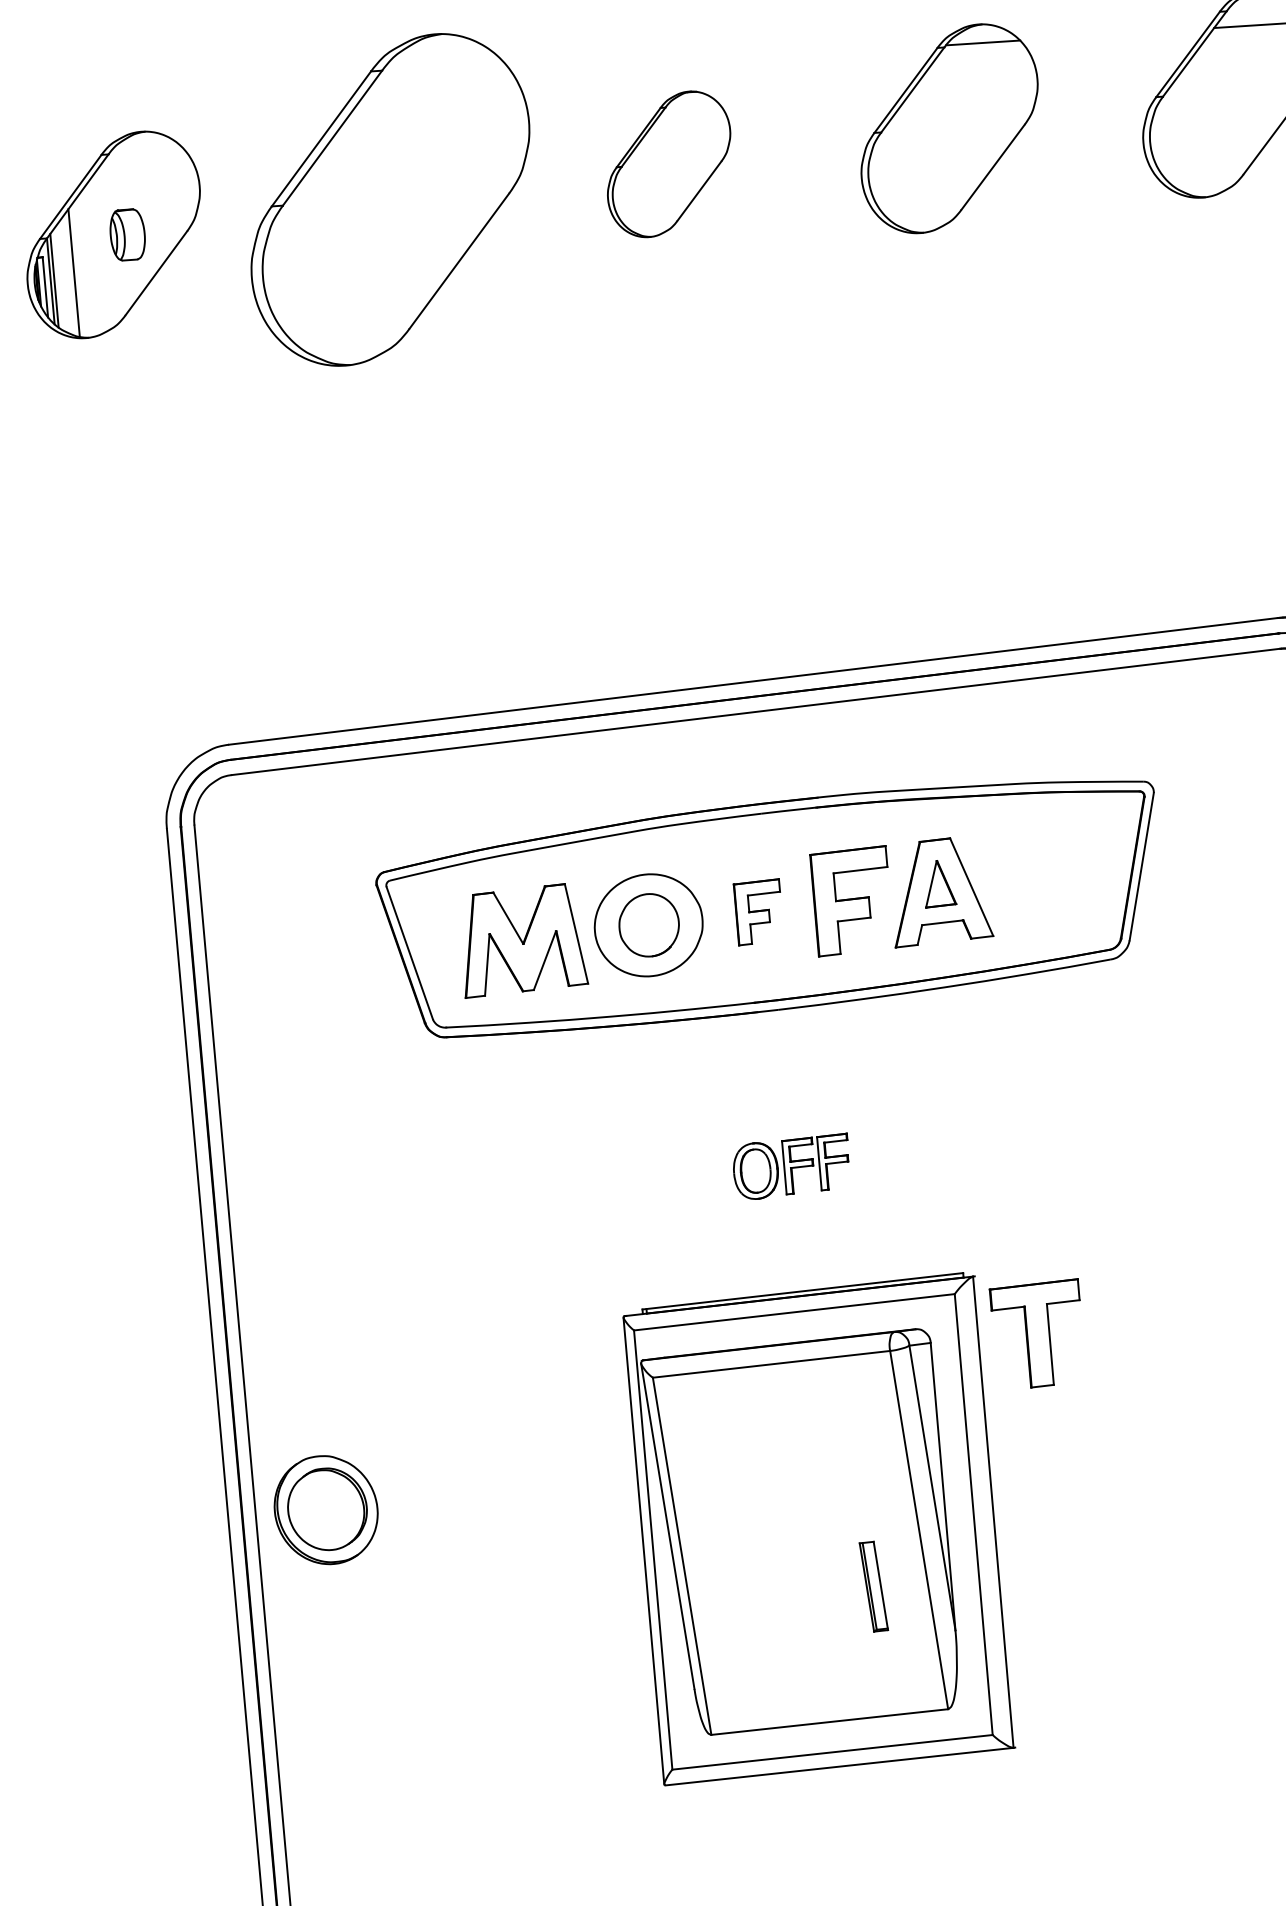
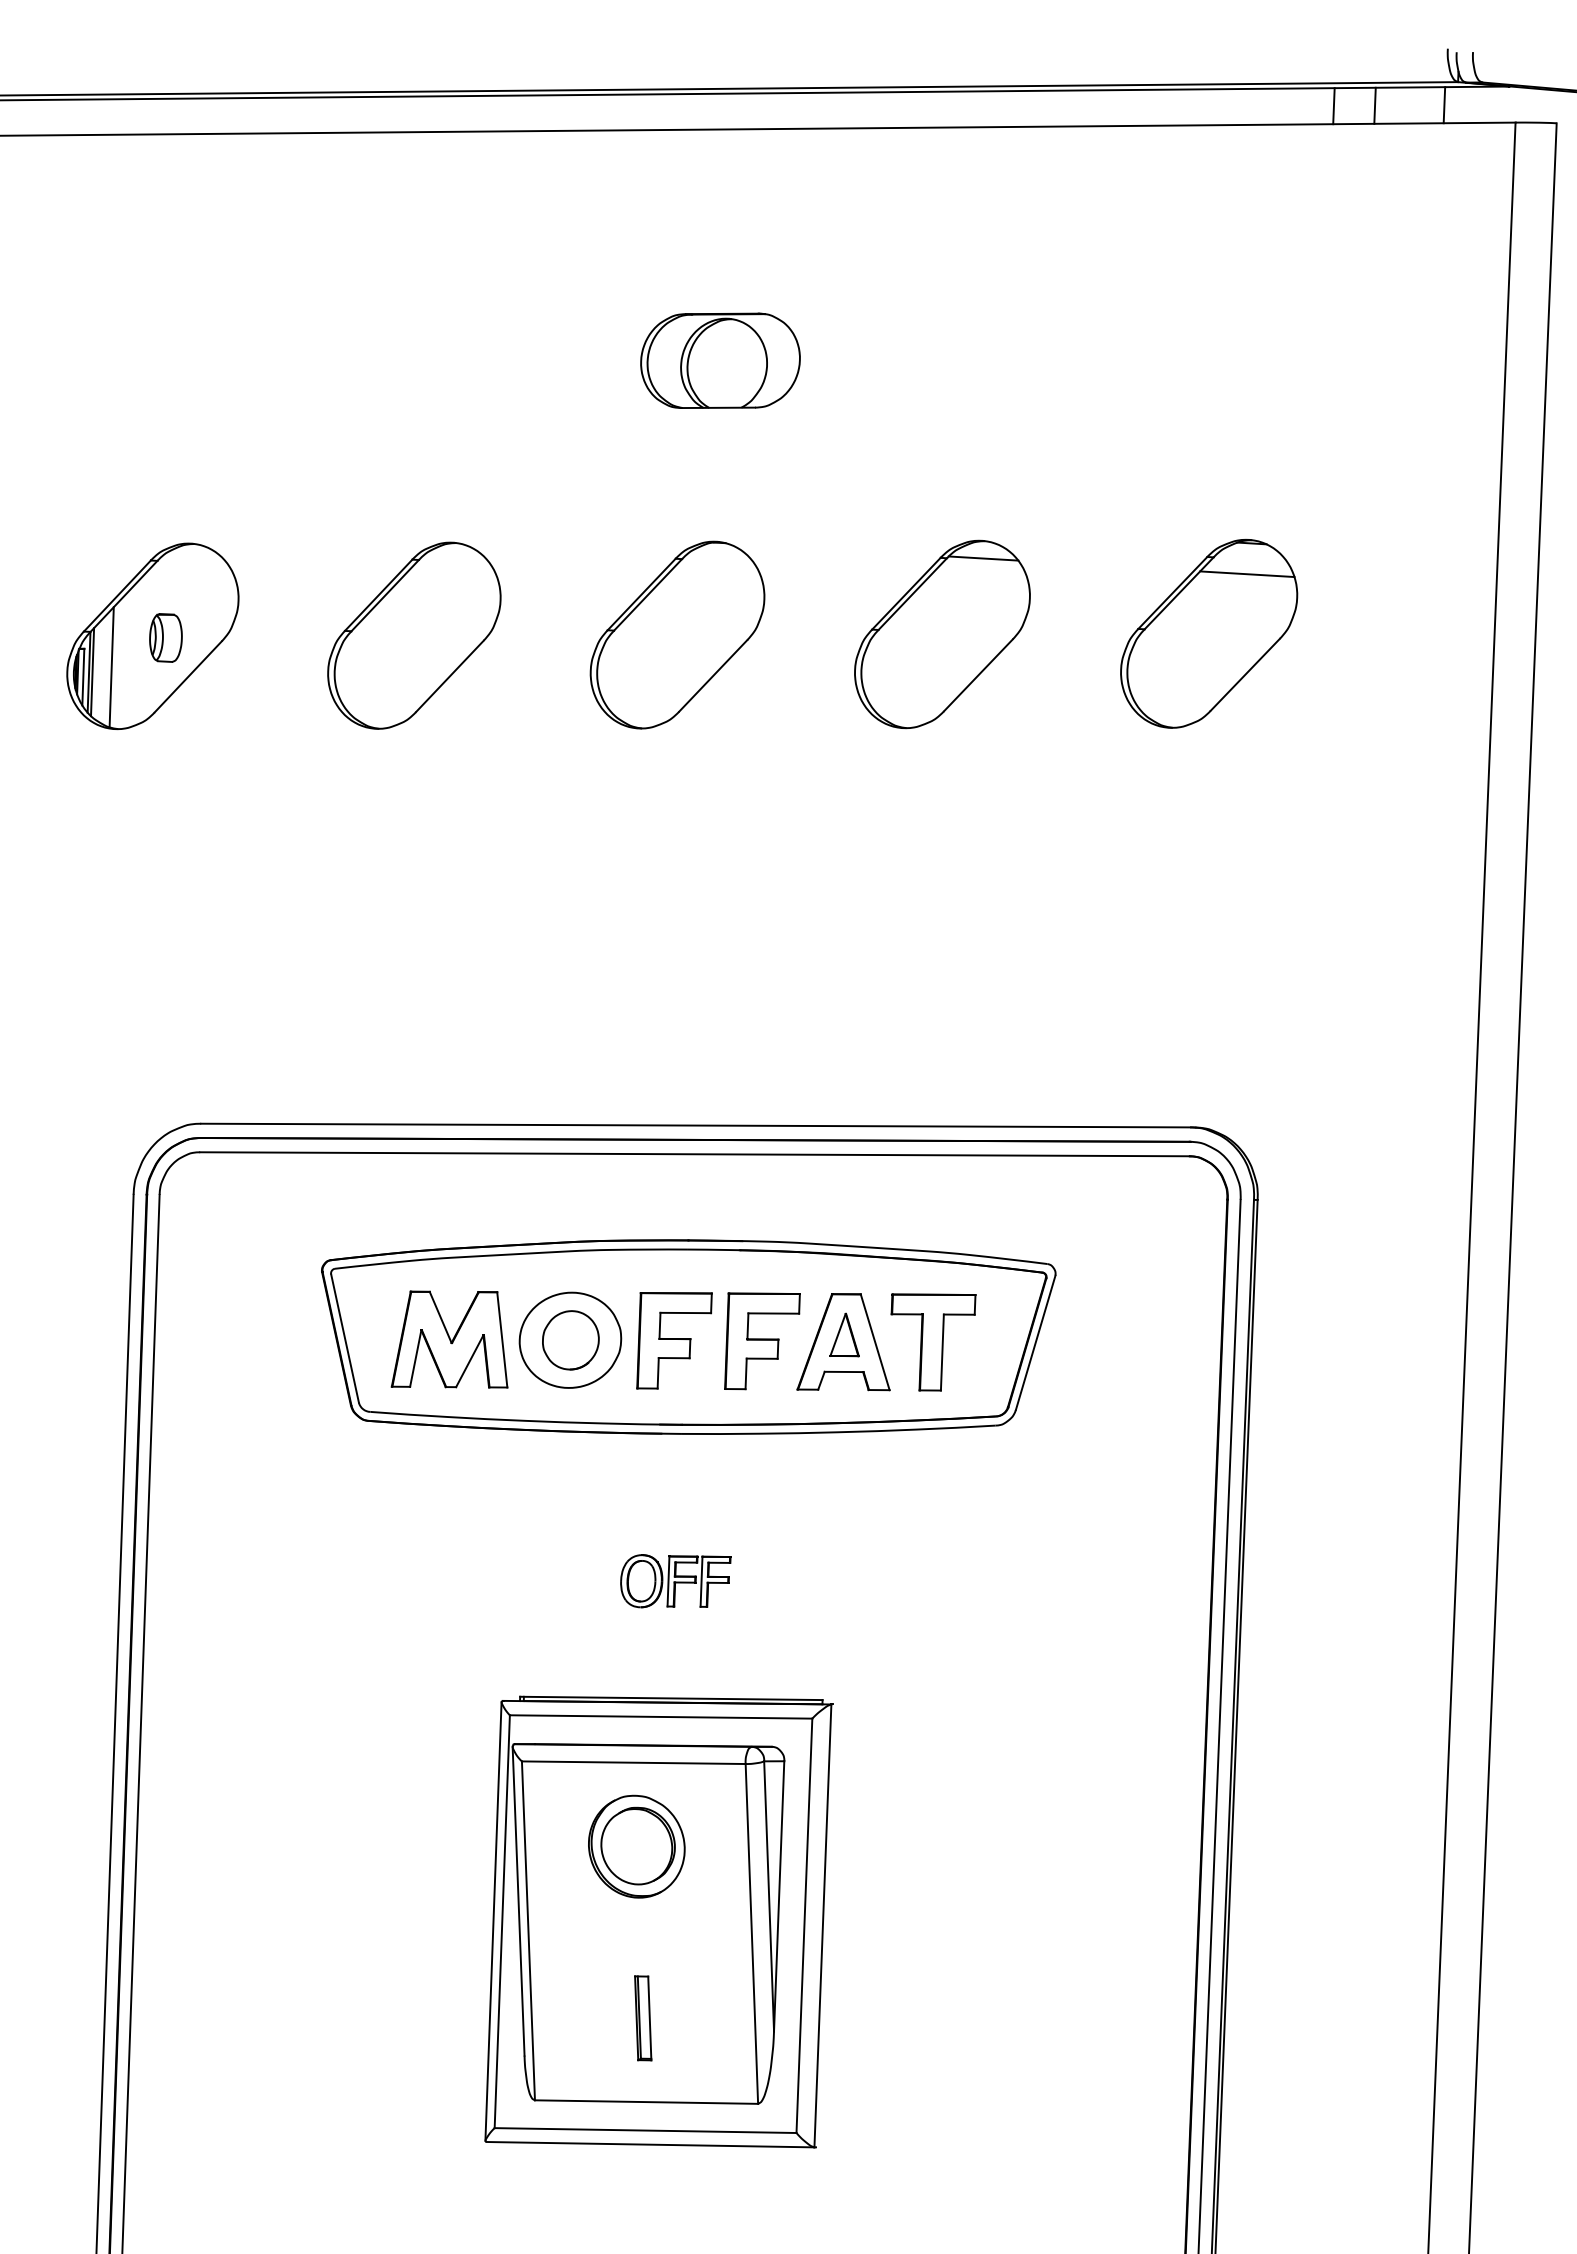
part: (668, 163) -> (677, 634), size x1.43
part: (390, 199) -> (414, 635), size x0.62
part: (758, 911) -> (674, 1340), size x1.67
part: (1039, 1335) -> (933, 1342), moved
part: (325, 1509) -> (636, 1846), moved
part: (874, 1586) -> (643, 2018), moved

